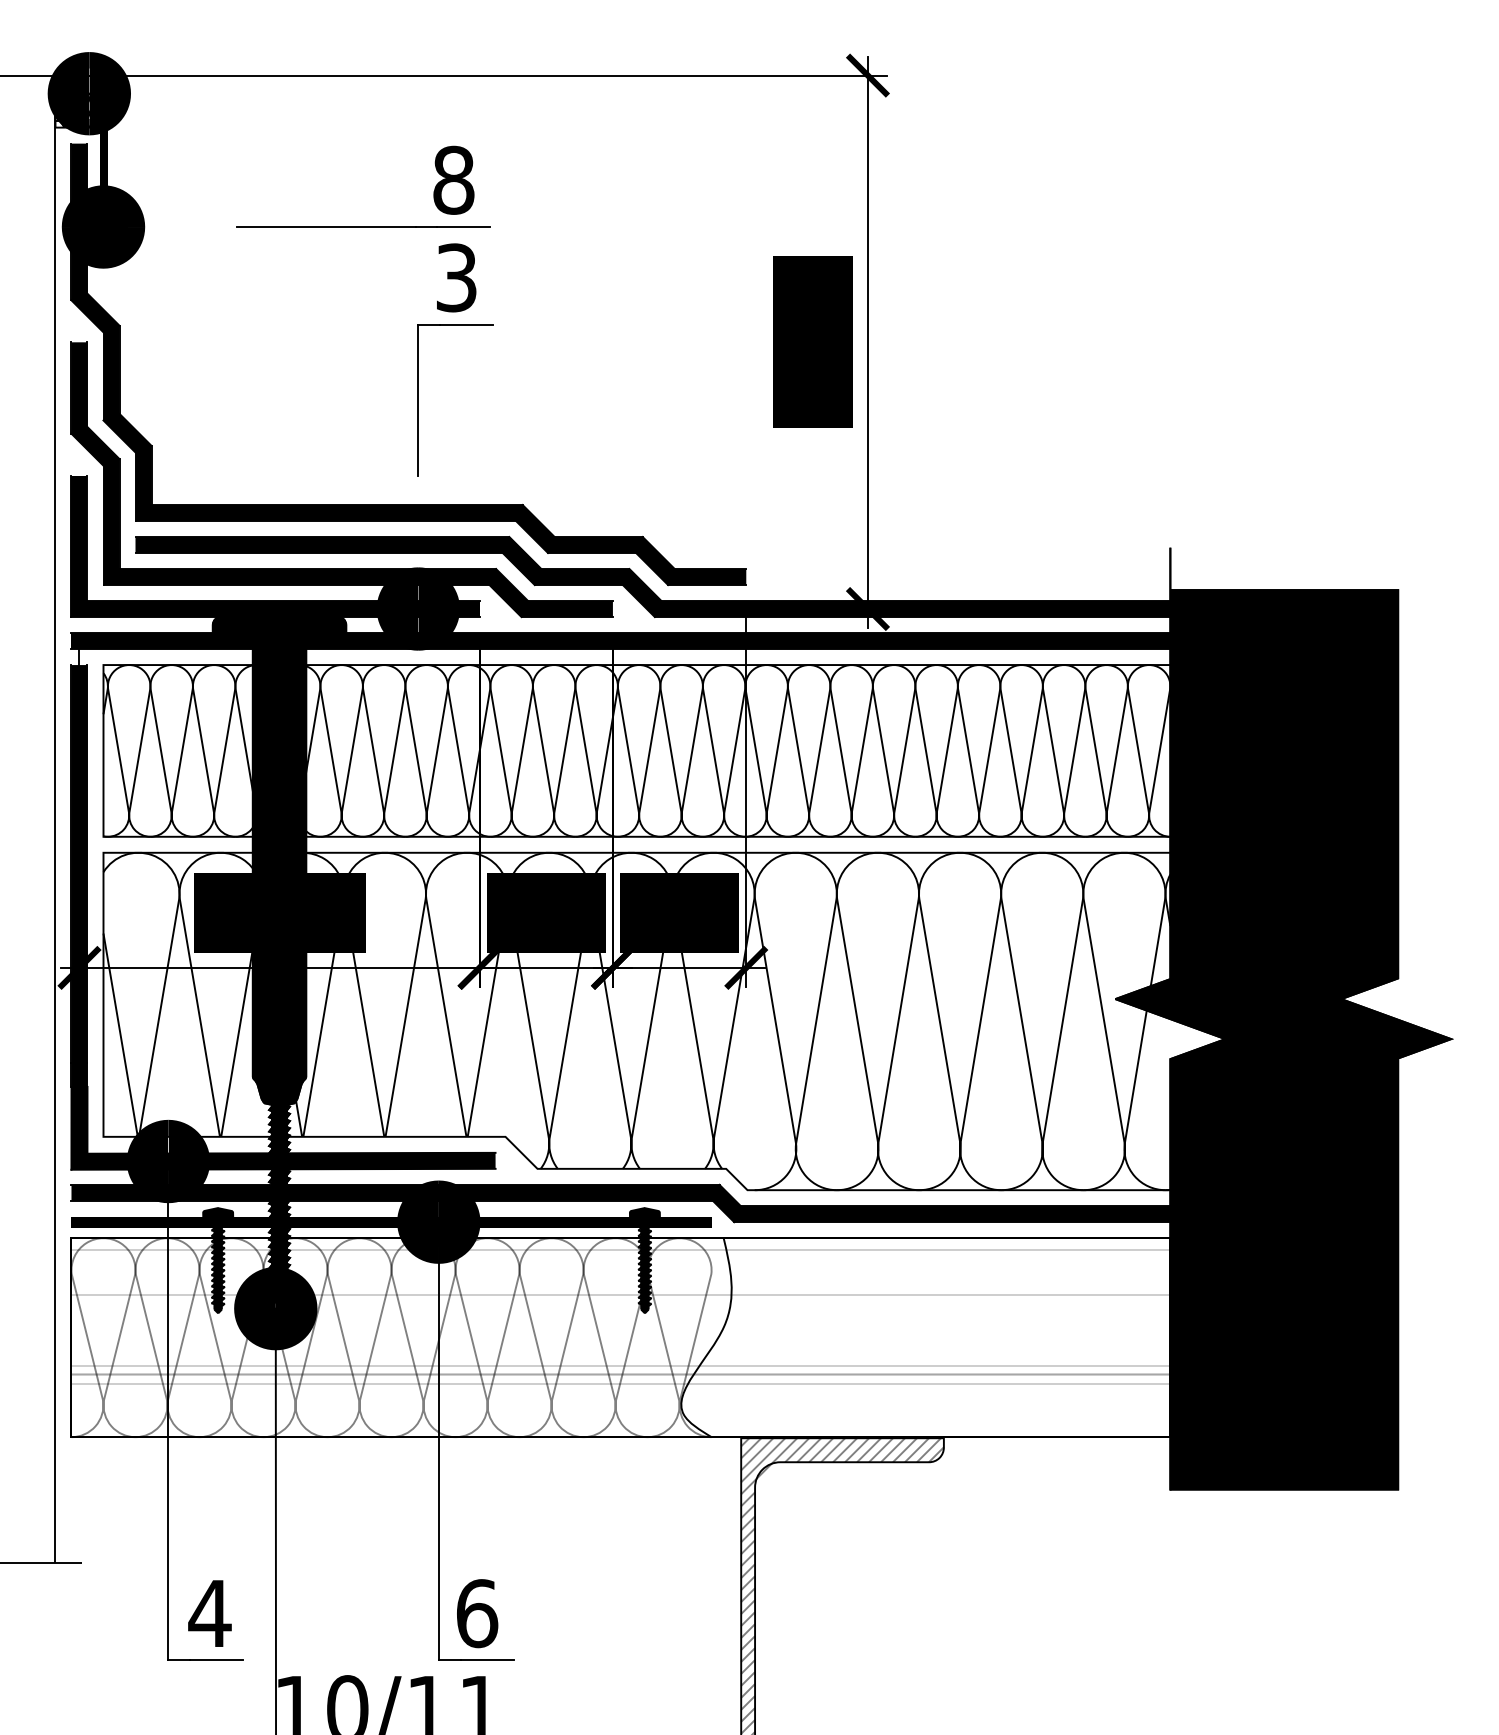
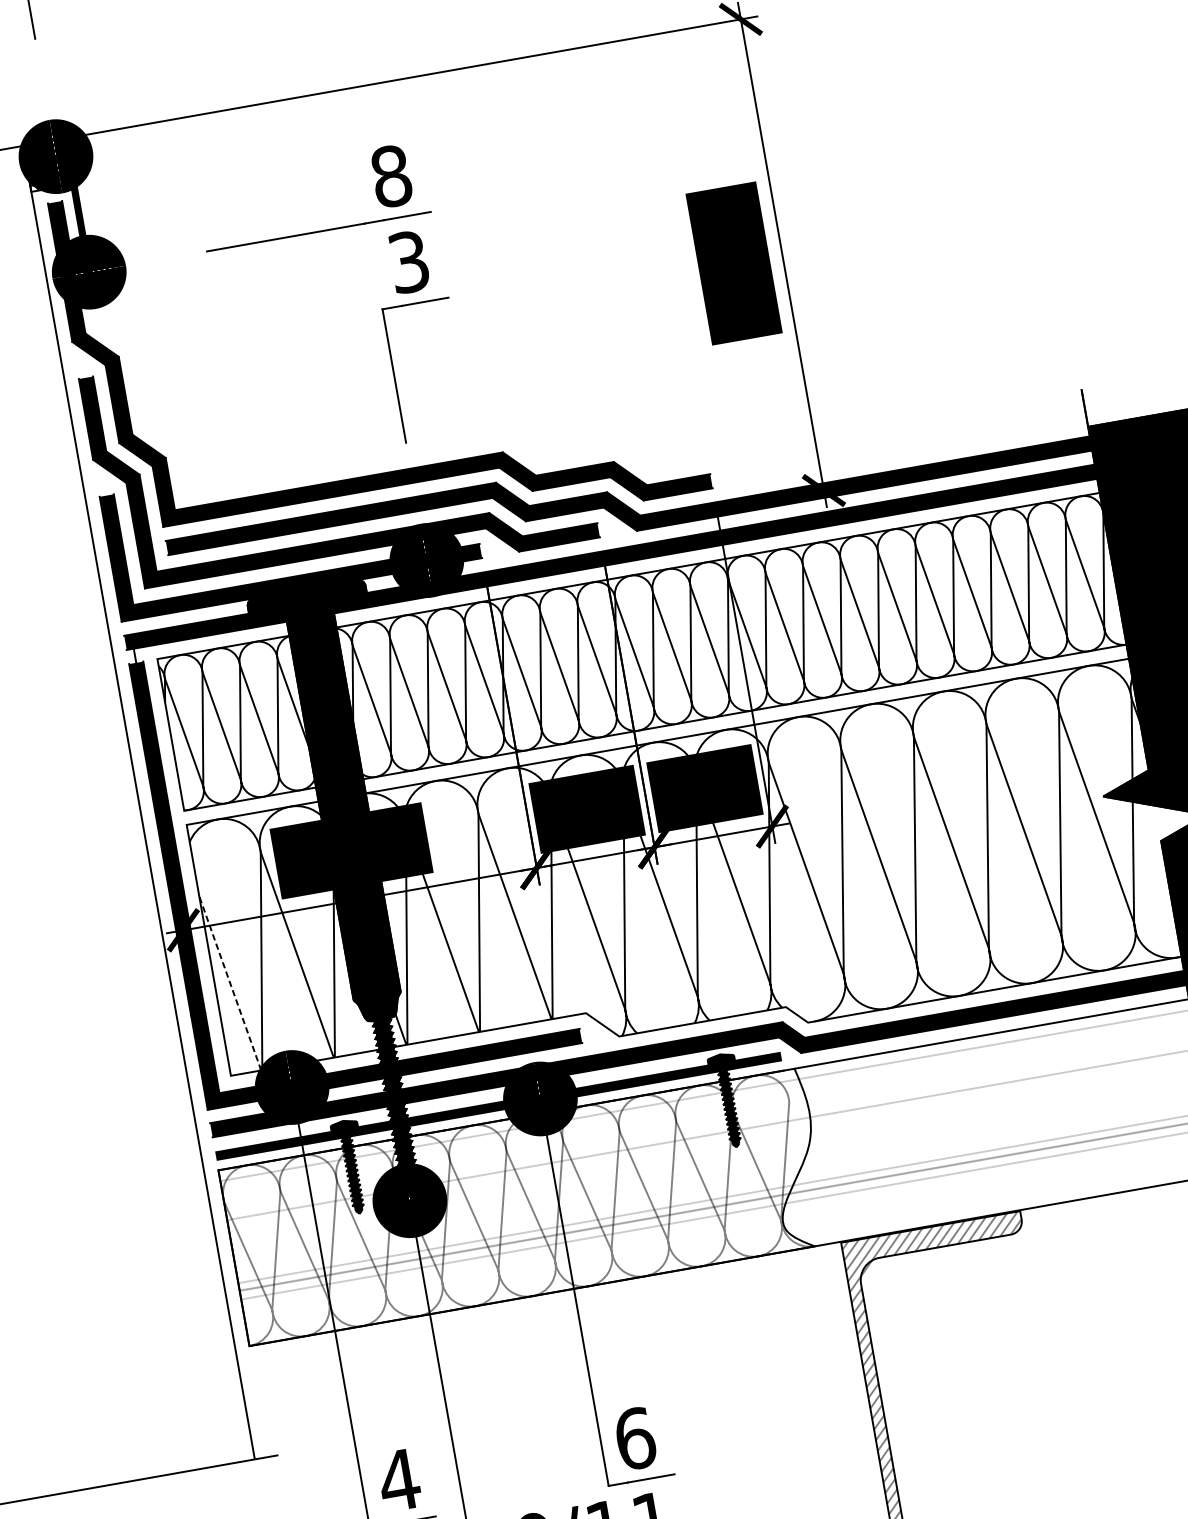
line: (120, 1034) -> (230, 982), solid -> dashed

